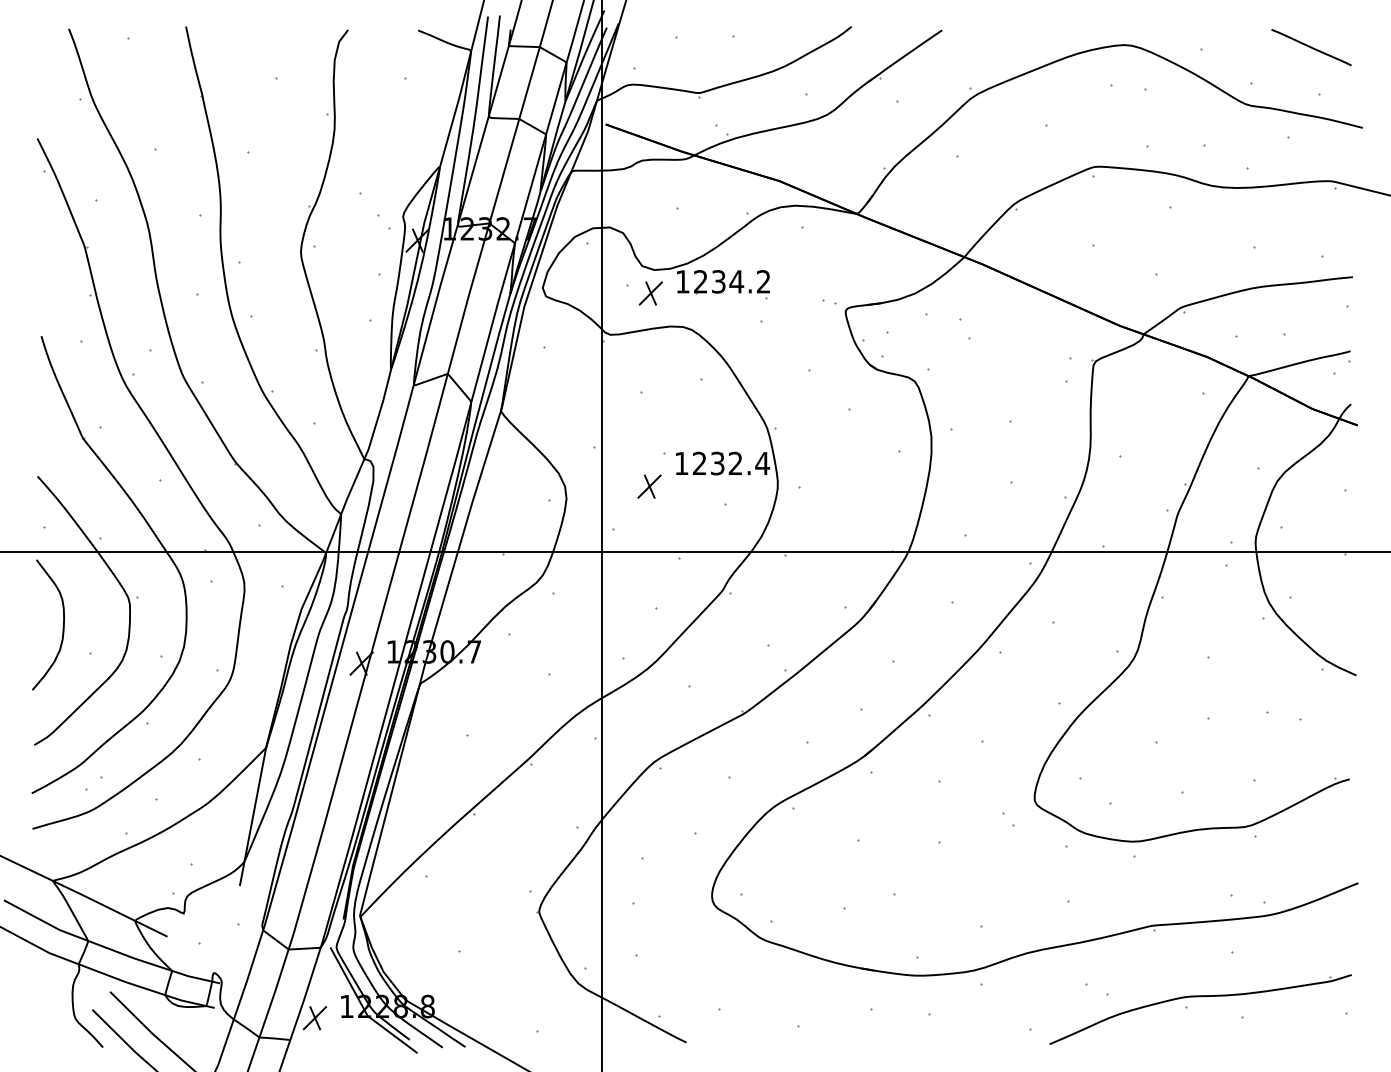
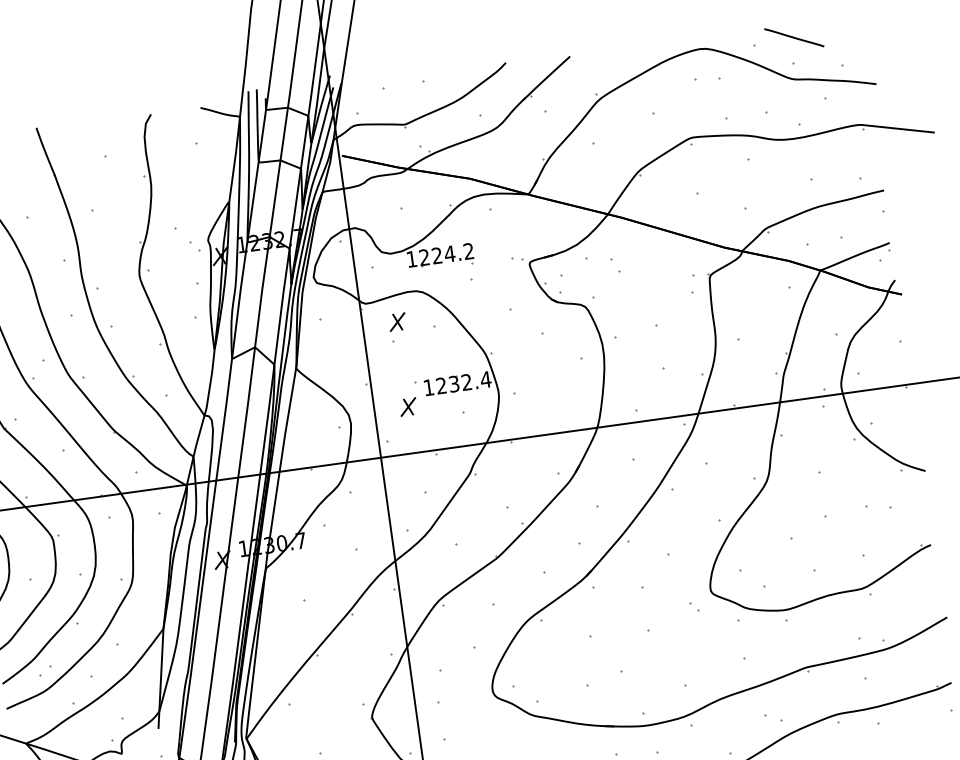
line: (1311, 47) -> (794, 37), moved
text: (718, 281) -> (436, 255), 1234.2 -> 1224.2
part: (650, 293) -> (397, 322), moved

